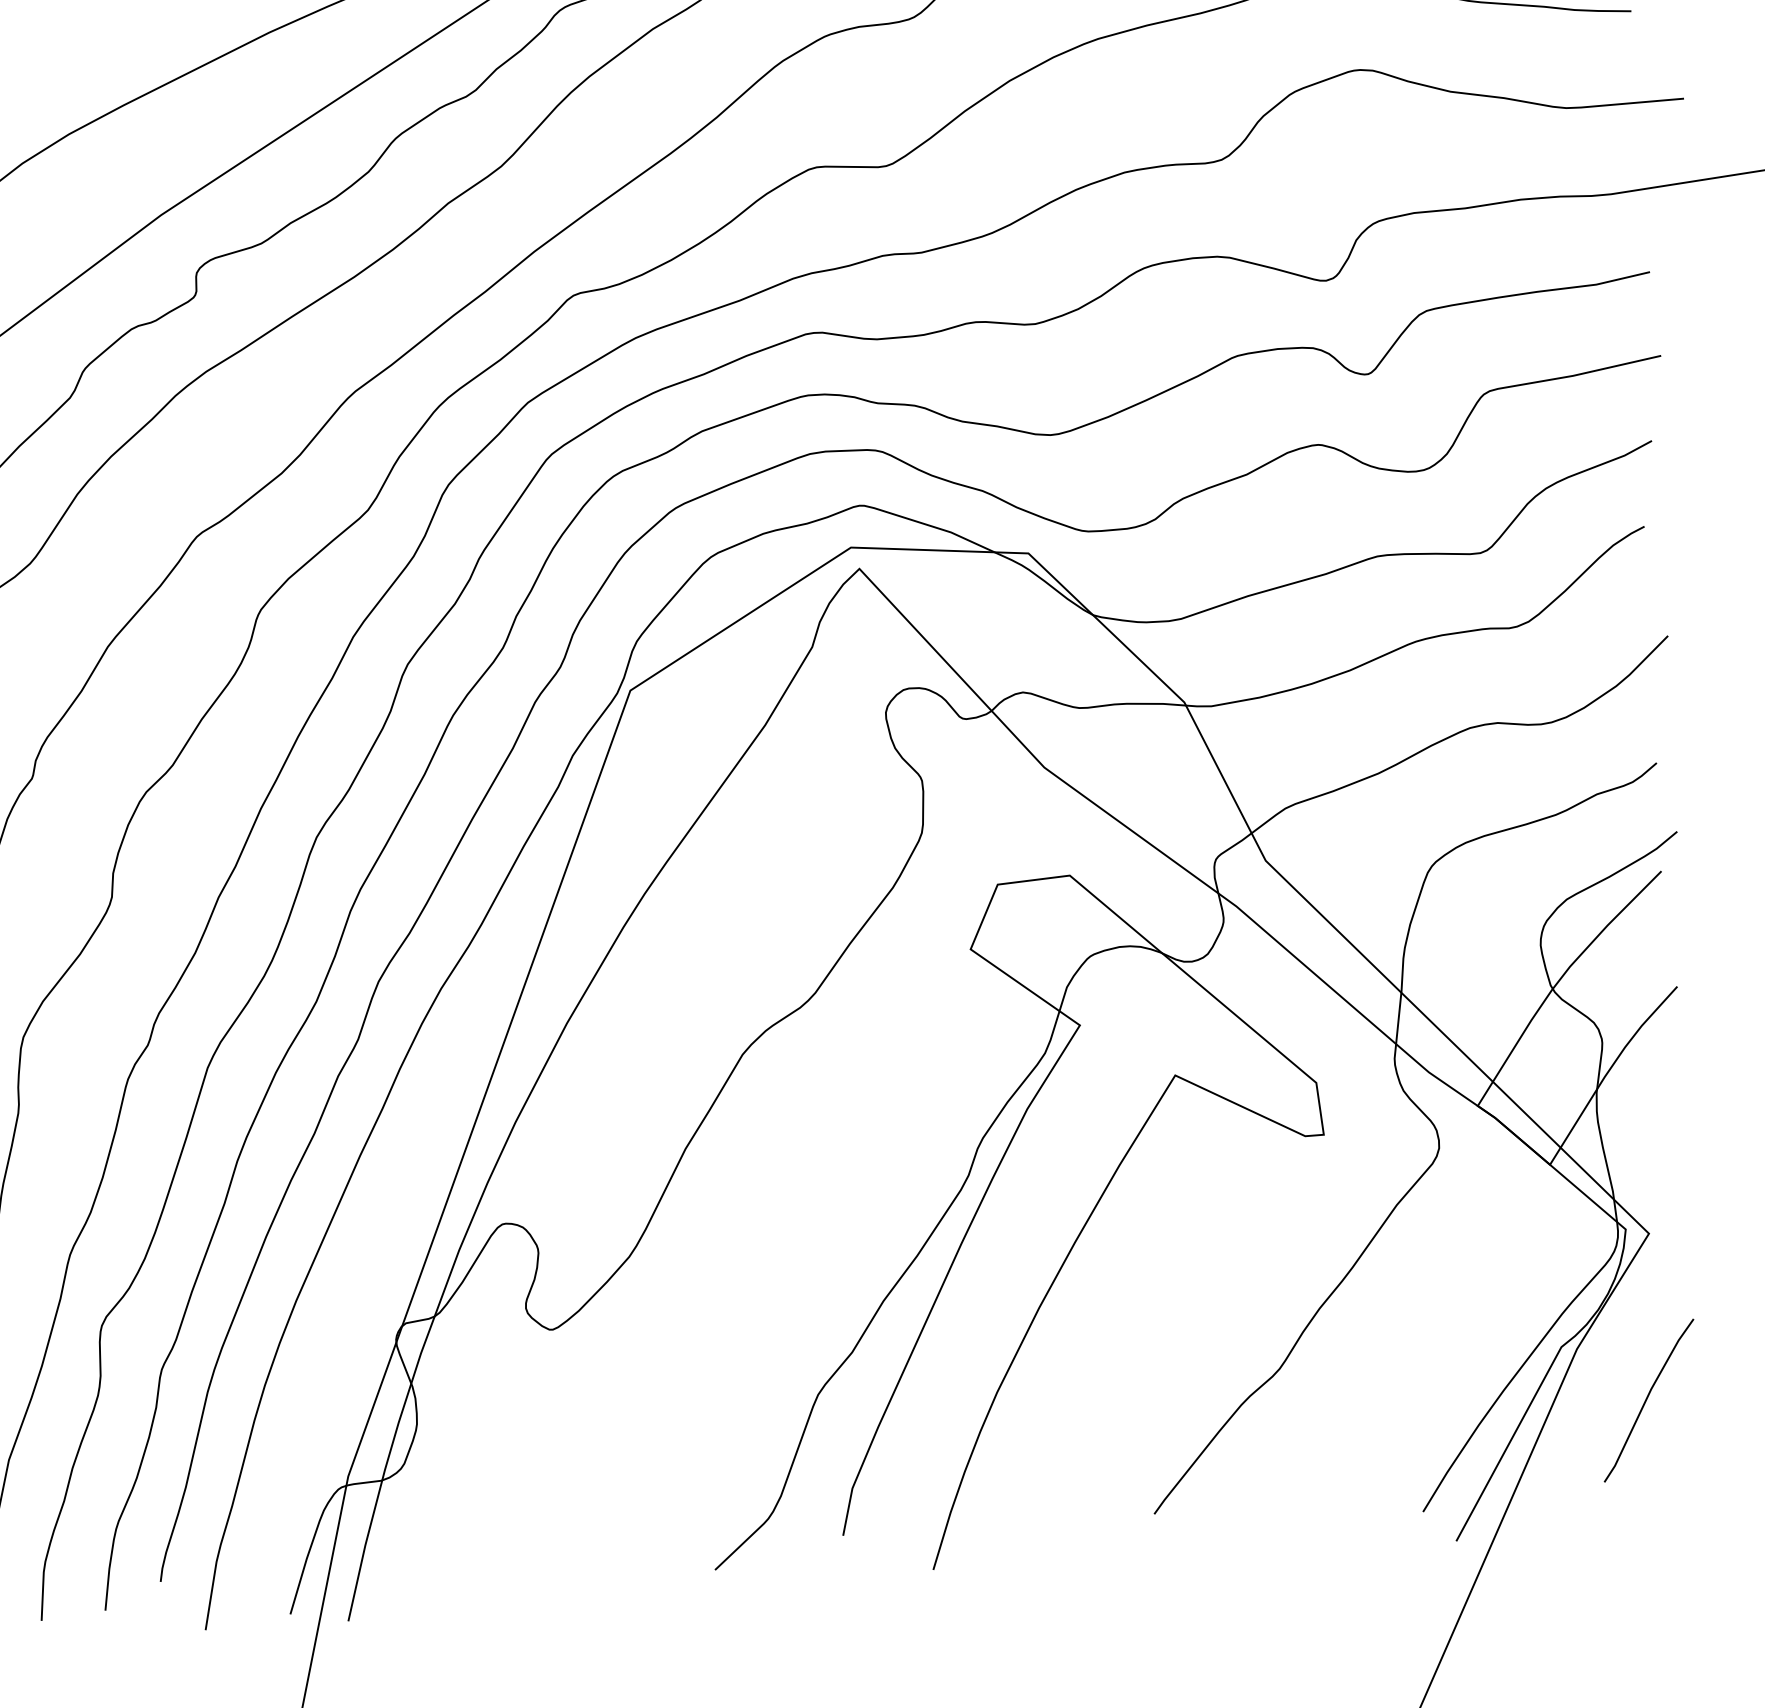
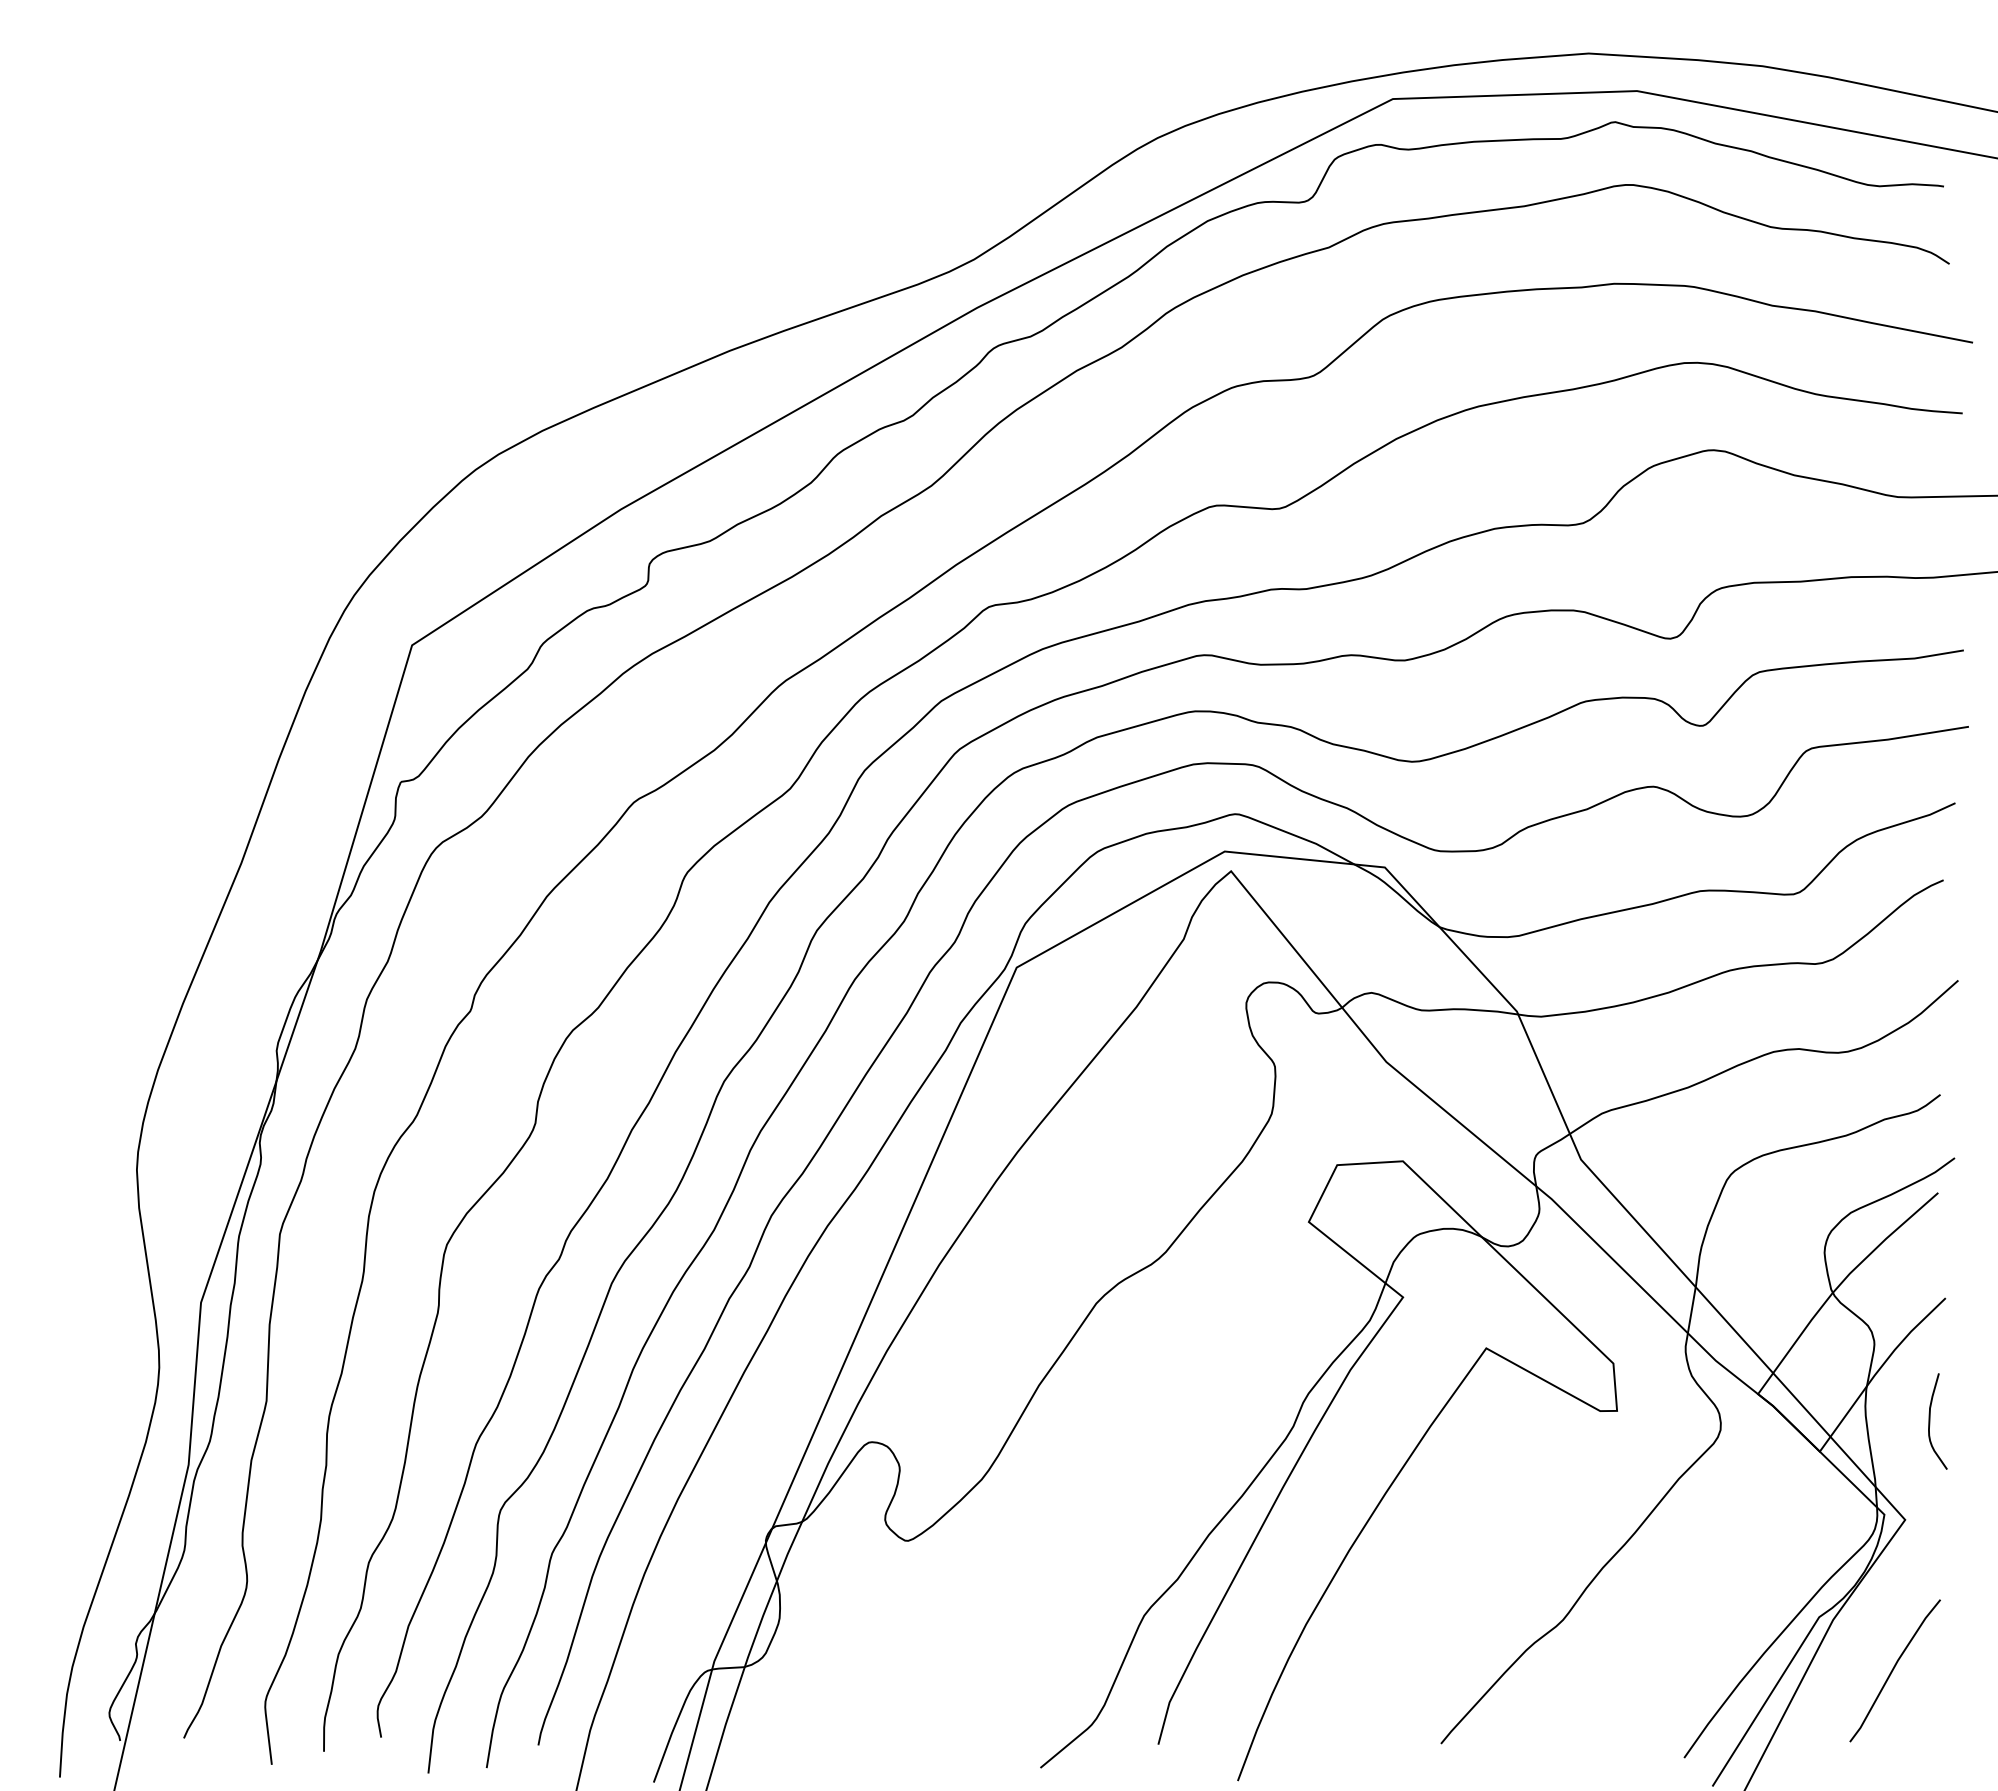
curve: (1669, 1123) -> (1930, 1421), added

